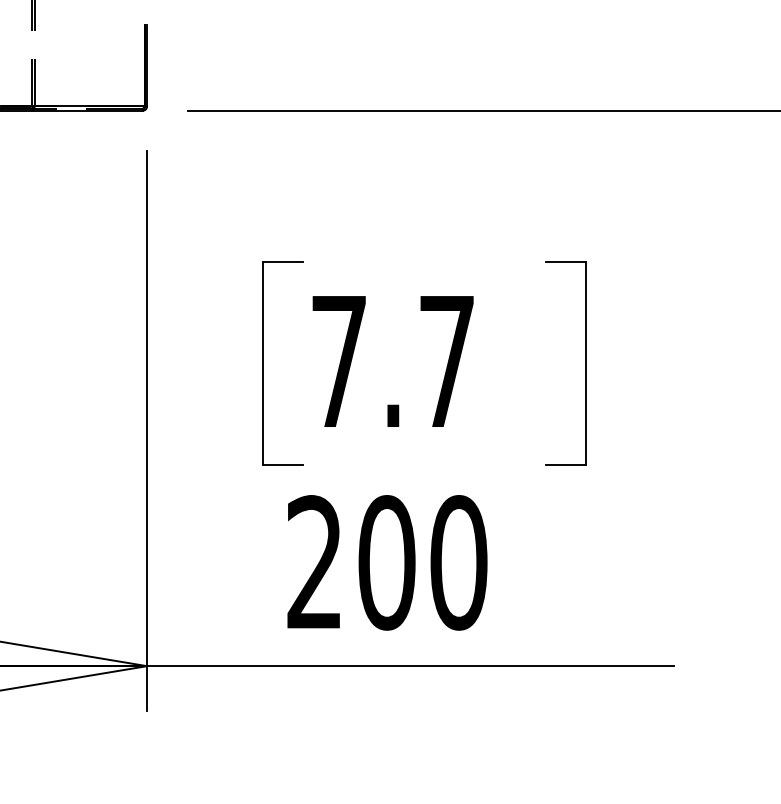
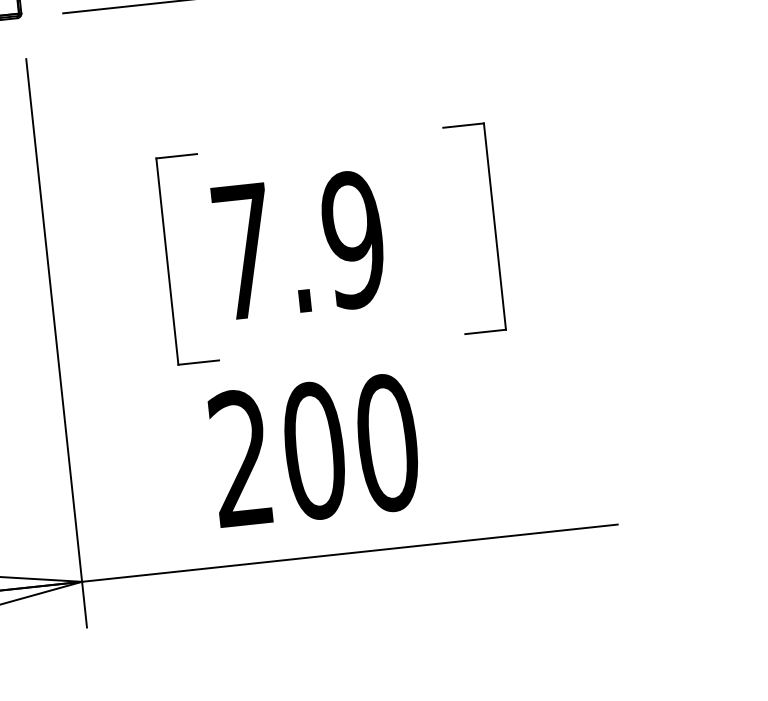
text: (446, 361) -> (353, 239), 7.7 -> 7.9

